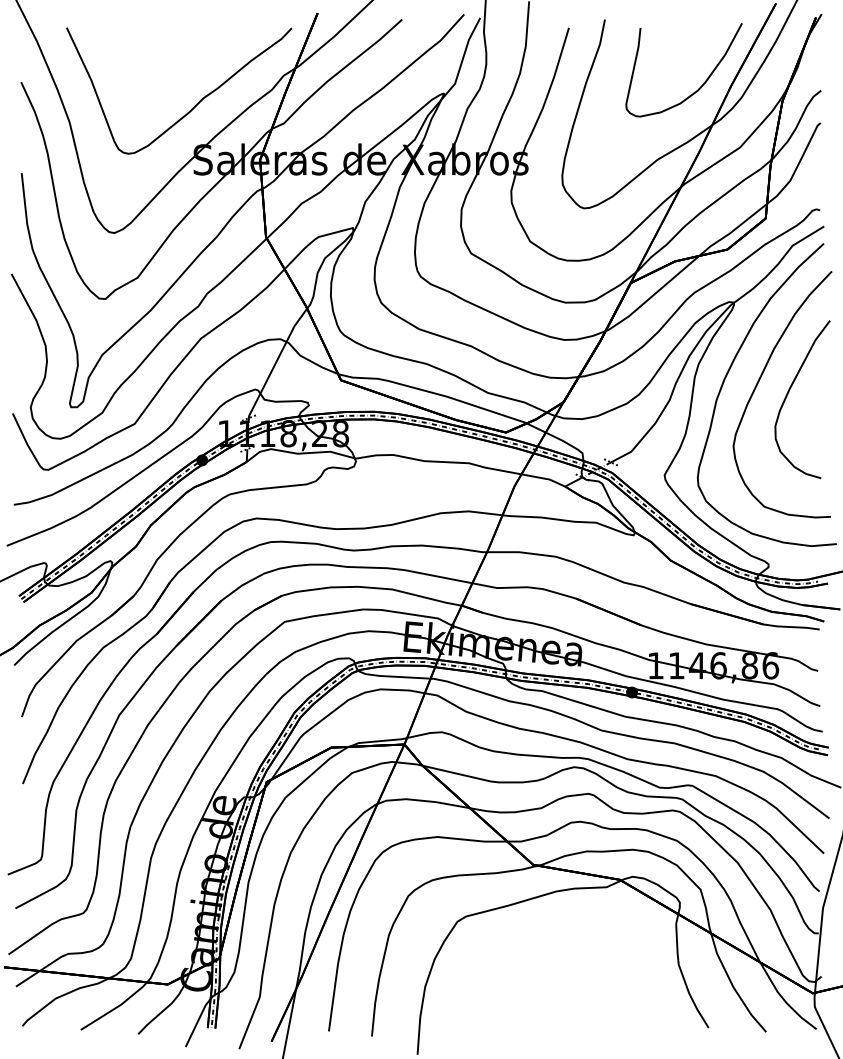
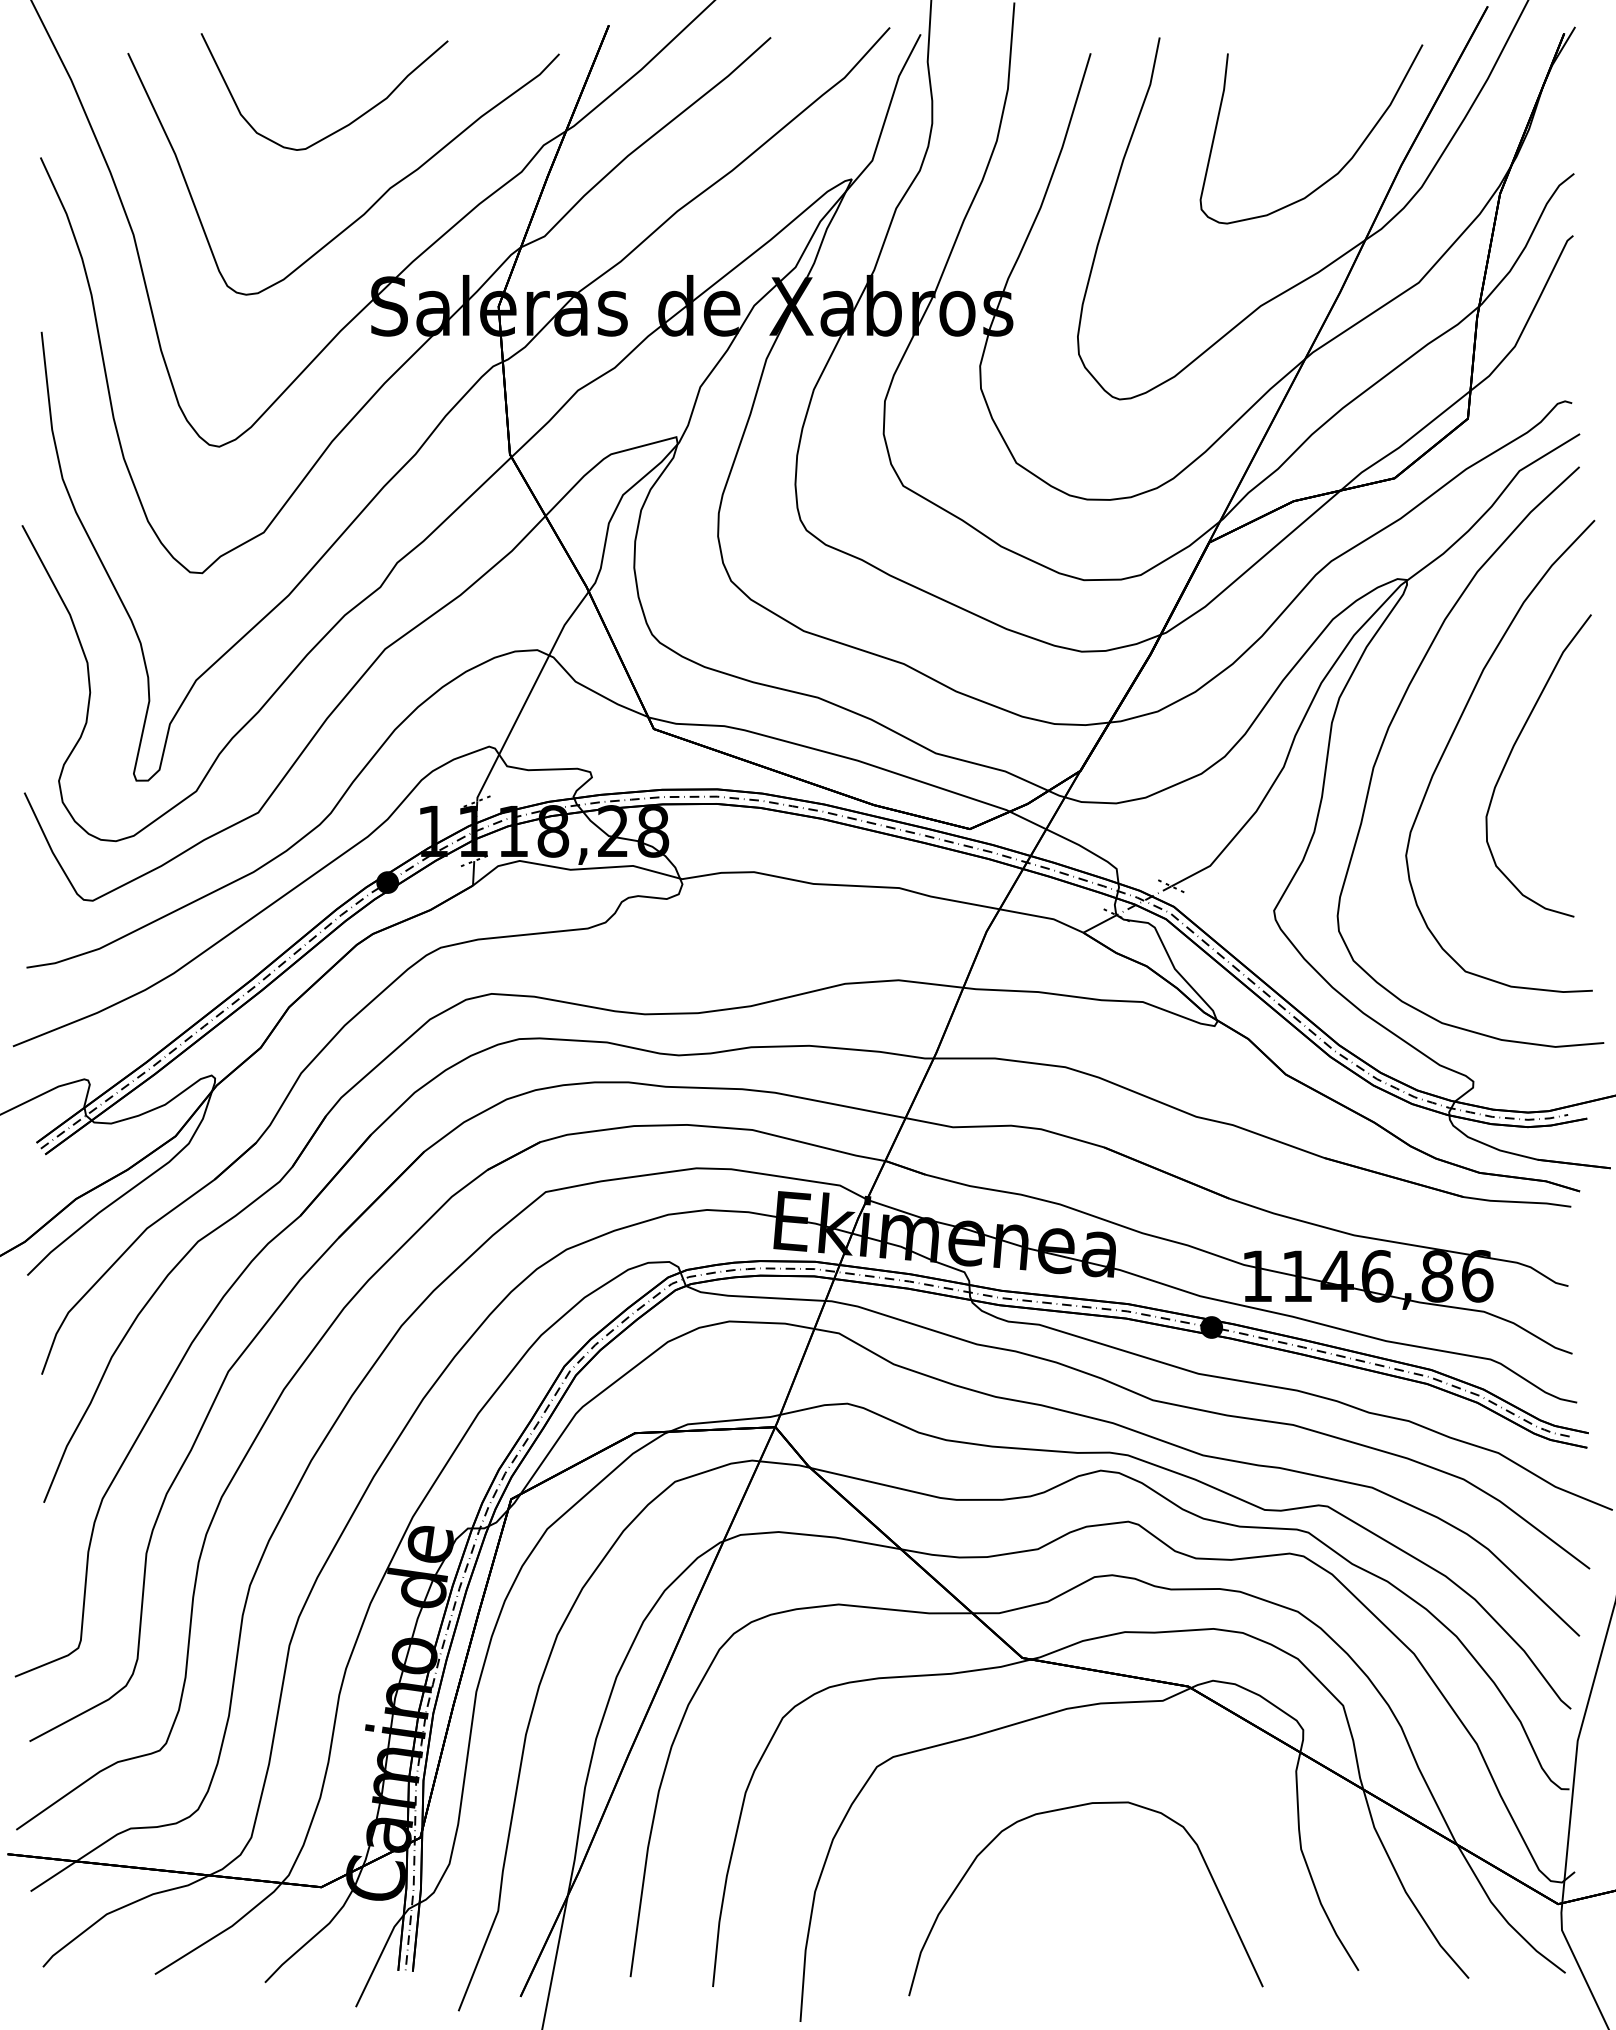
curve: (180, 64) -> (346, 123), added
curve: (556, 944) -> (1066, 1810), added

